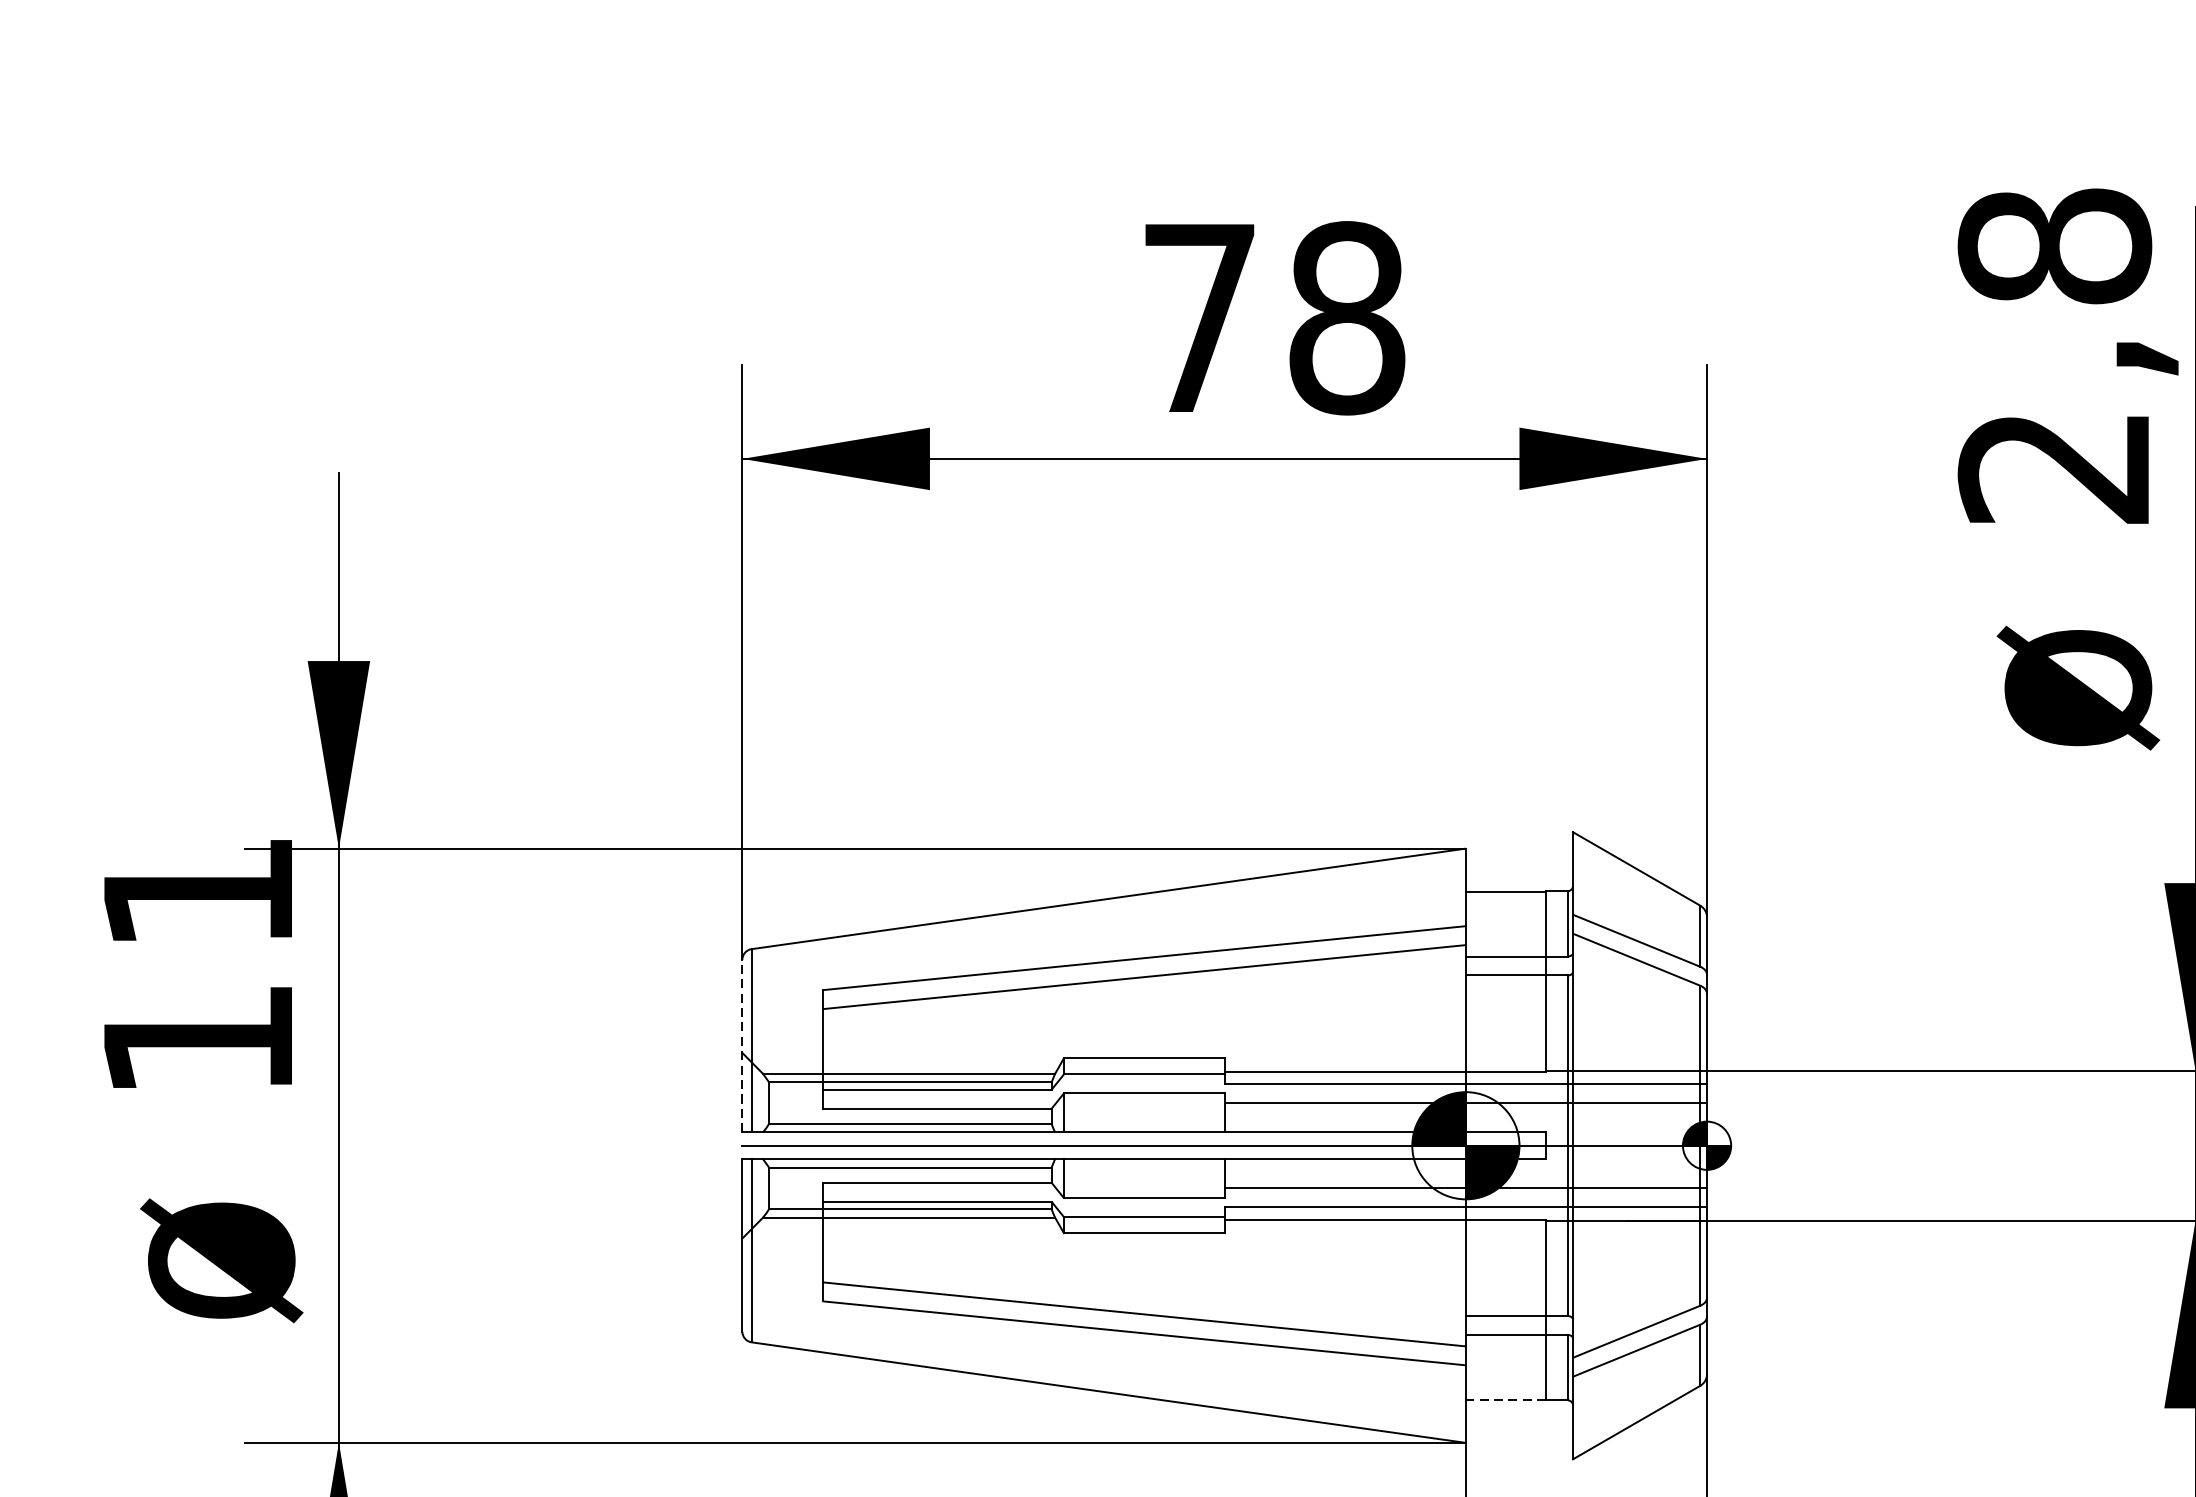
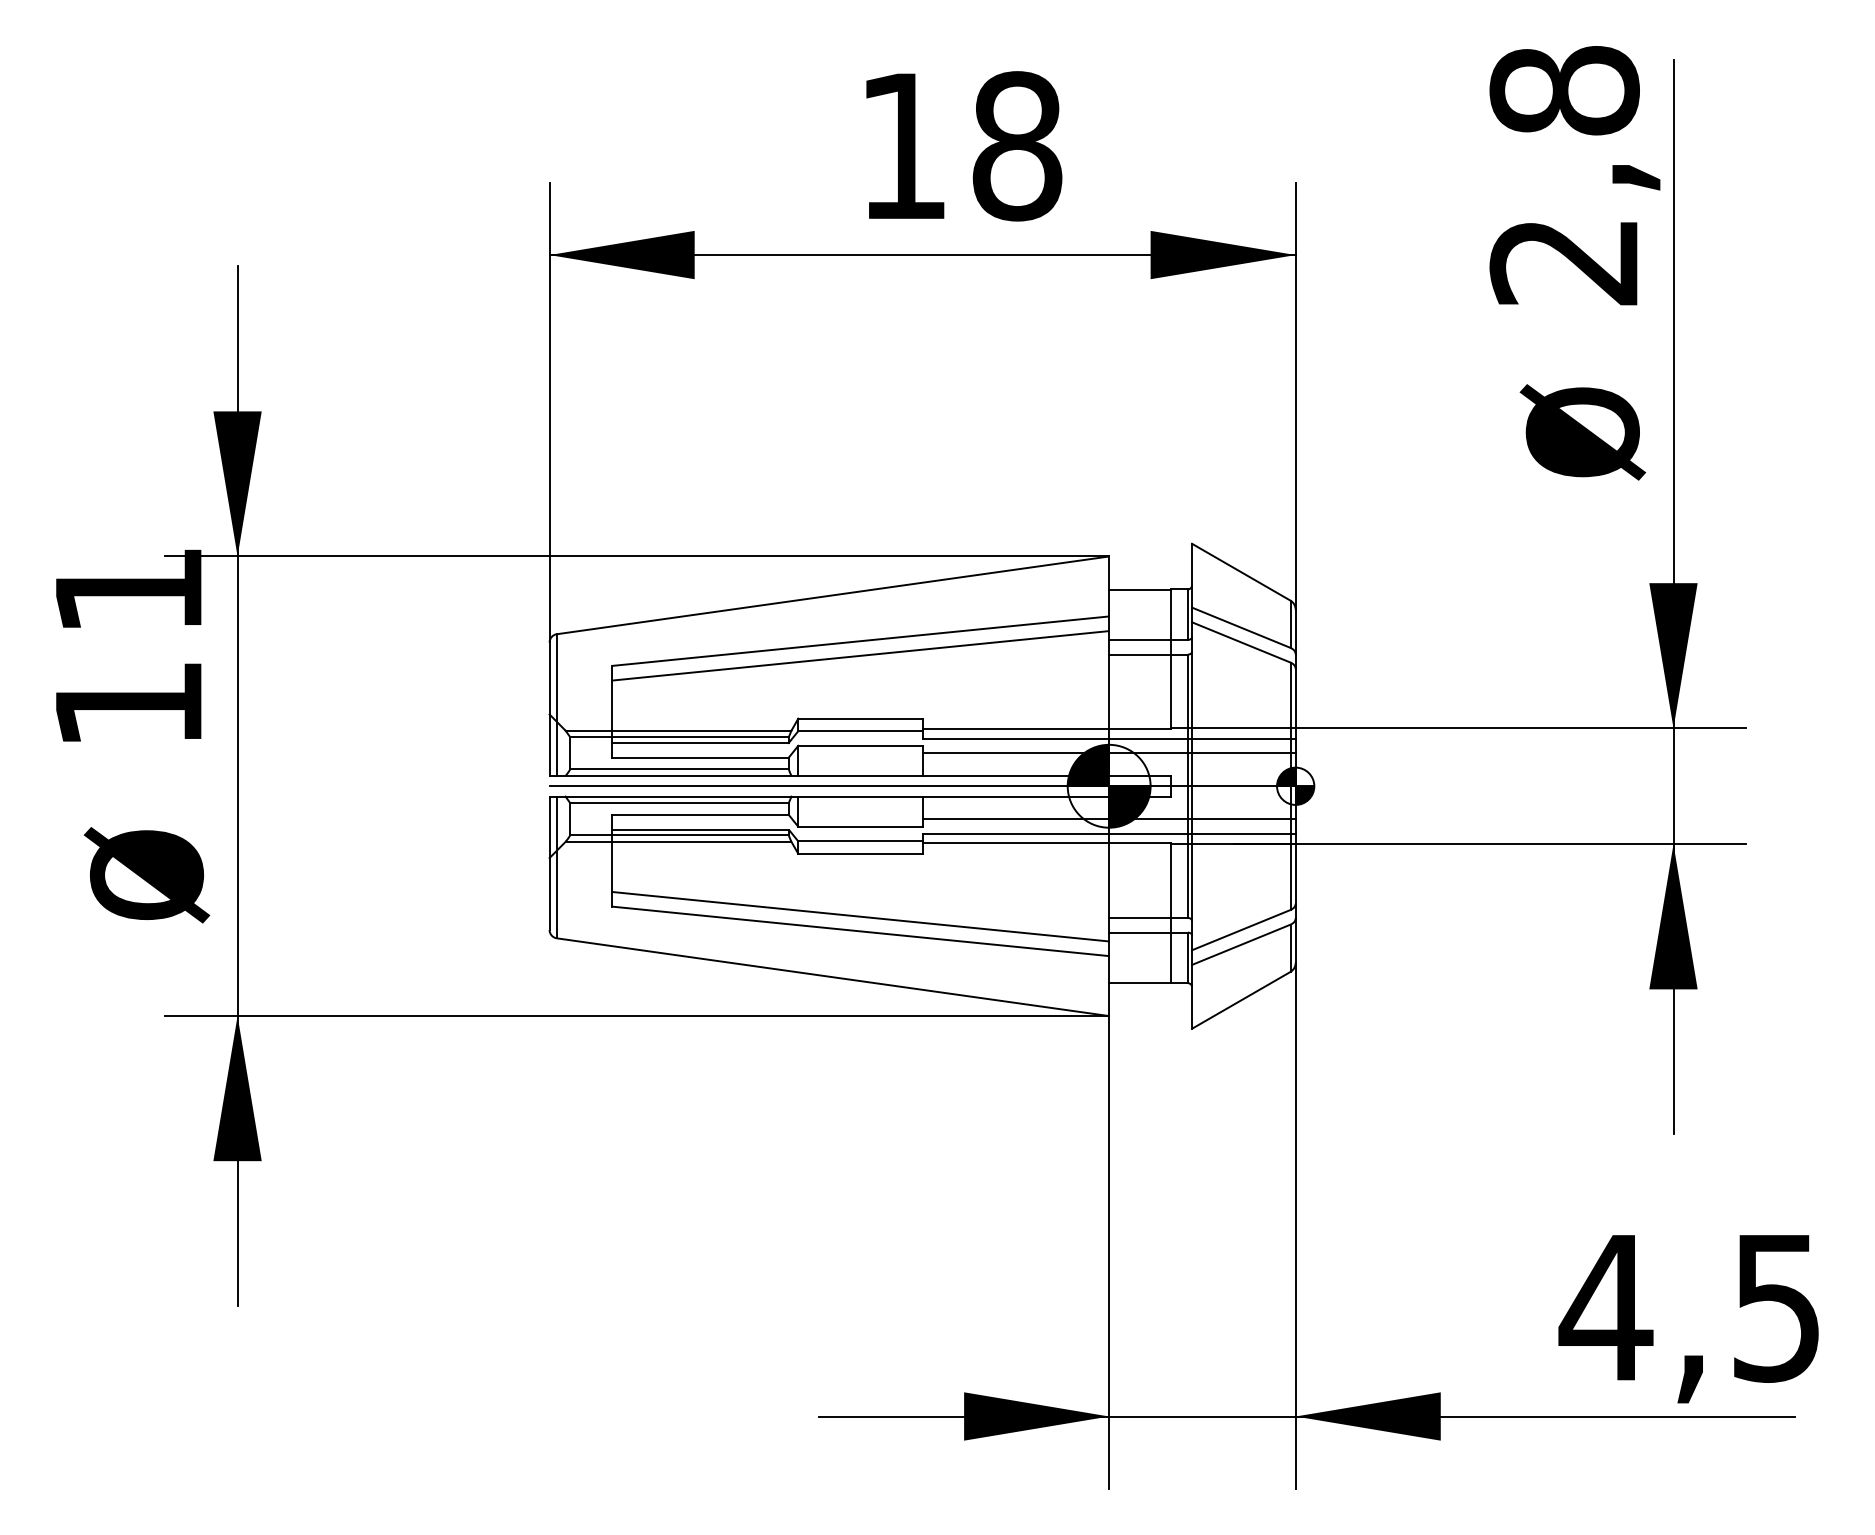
text: (1199, 317) -> (903, 145), 78 -> 18
line: (742, 1046) -> (549, 709), dashed -> solid
line: (1505, 1399) -> (1139, 982), dashed -> solid

